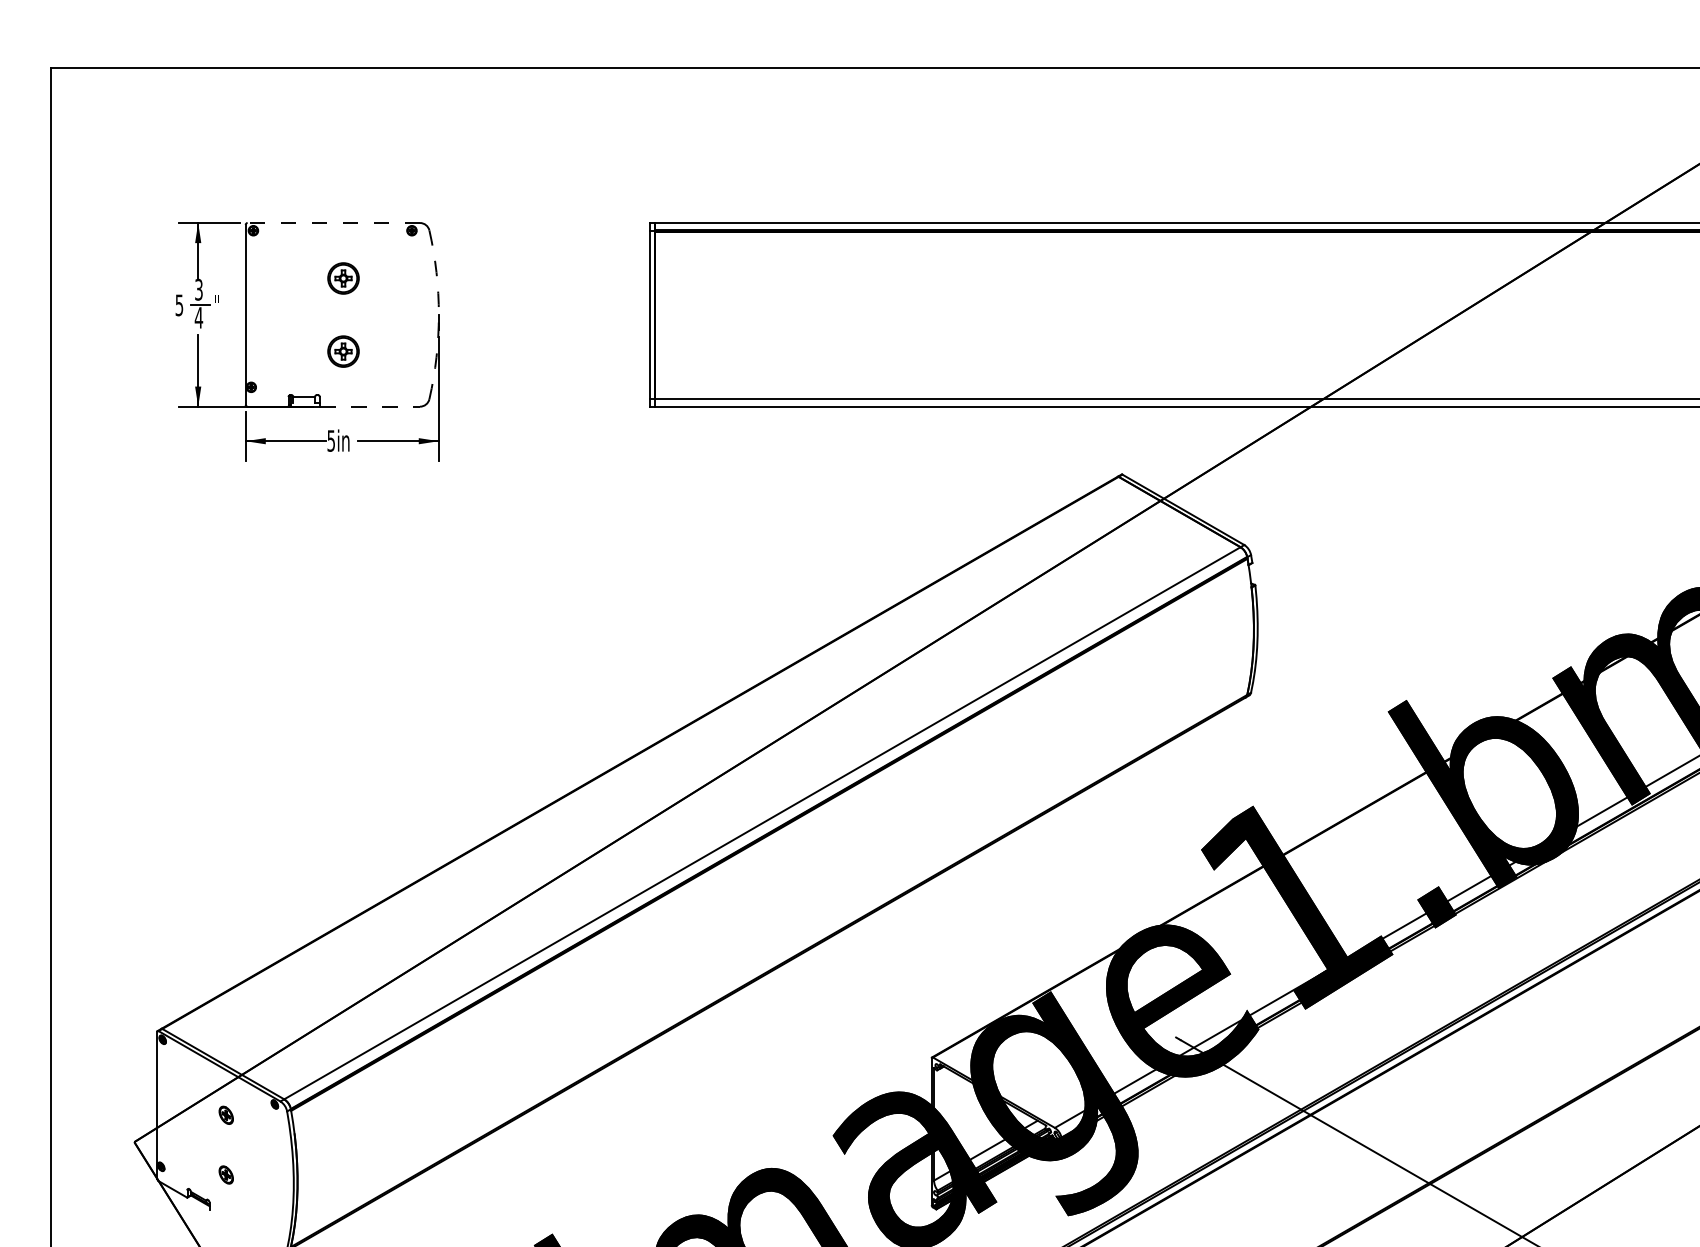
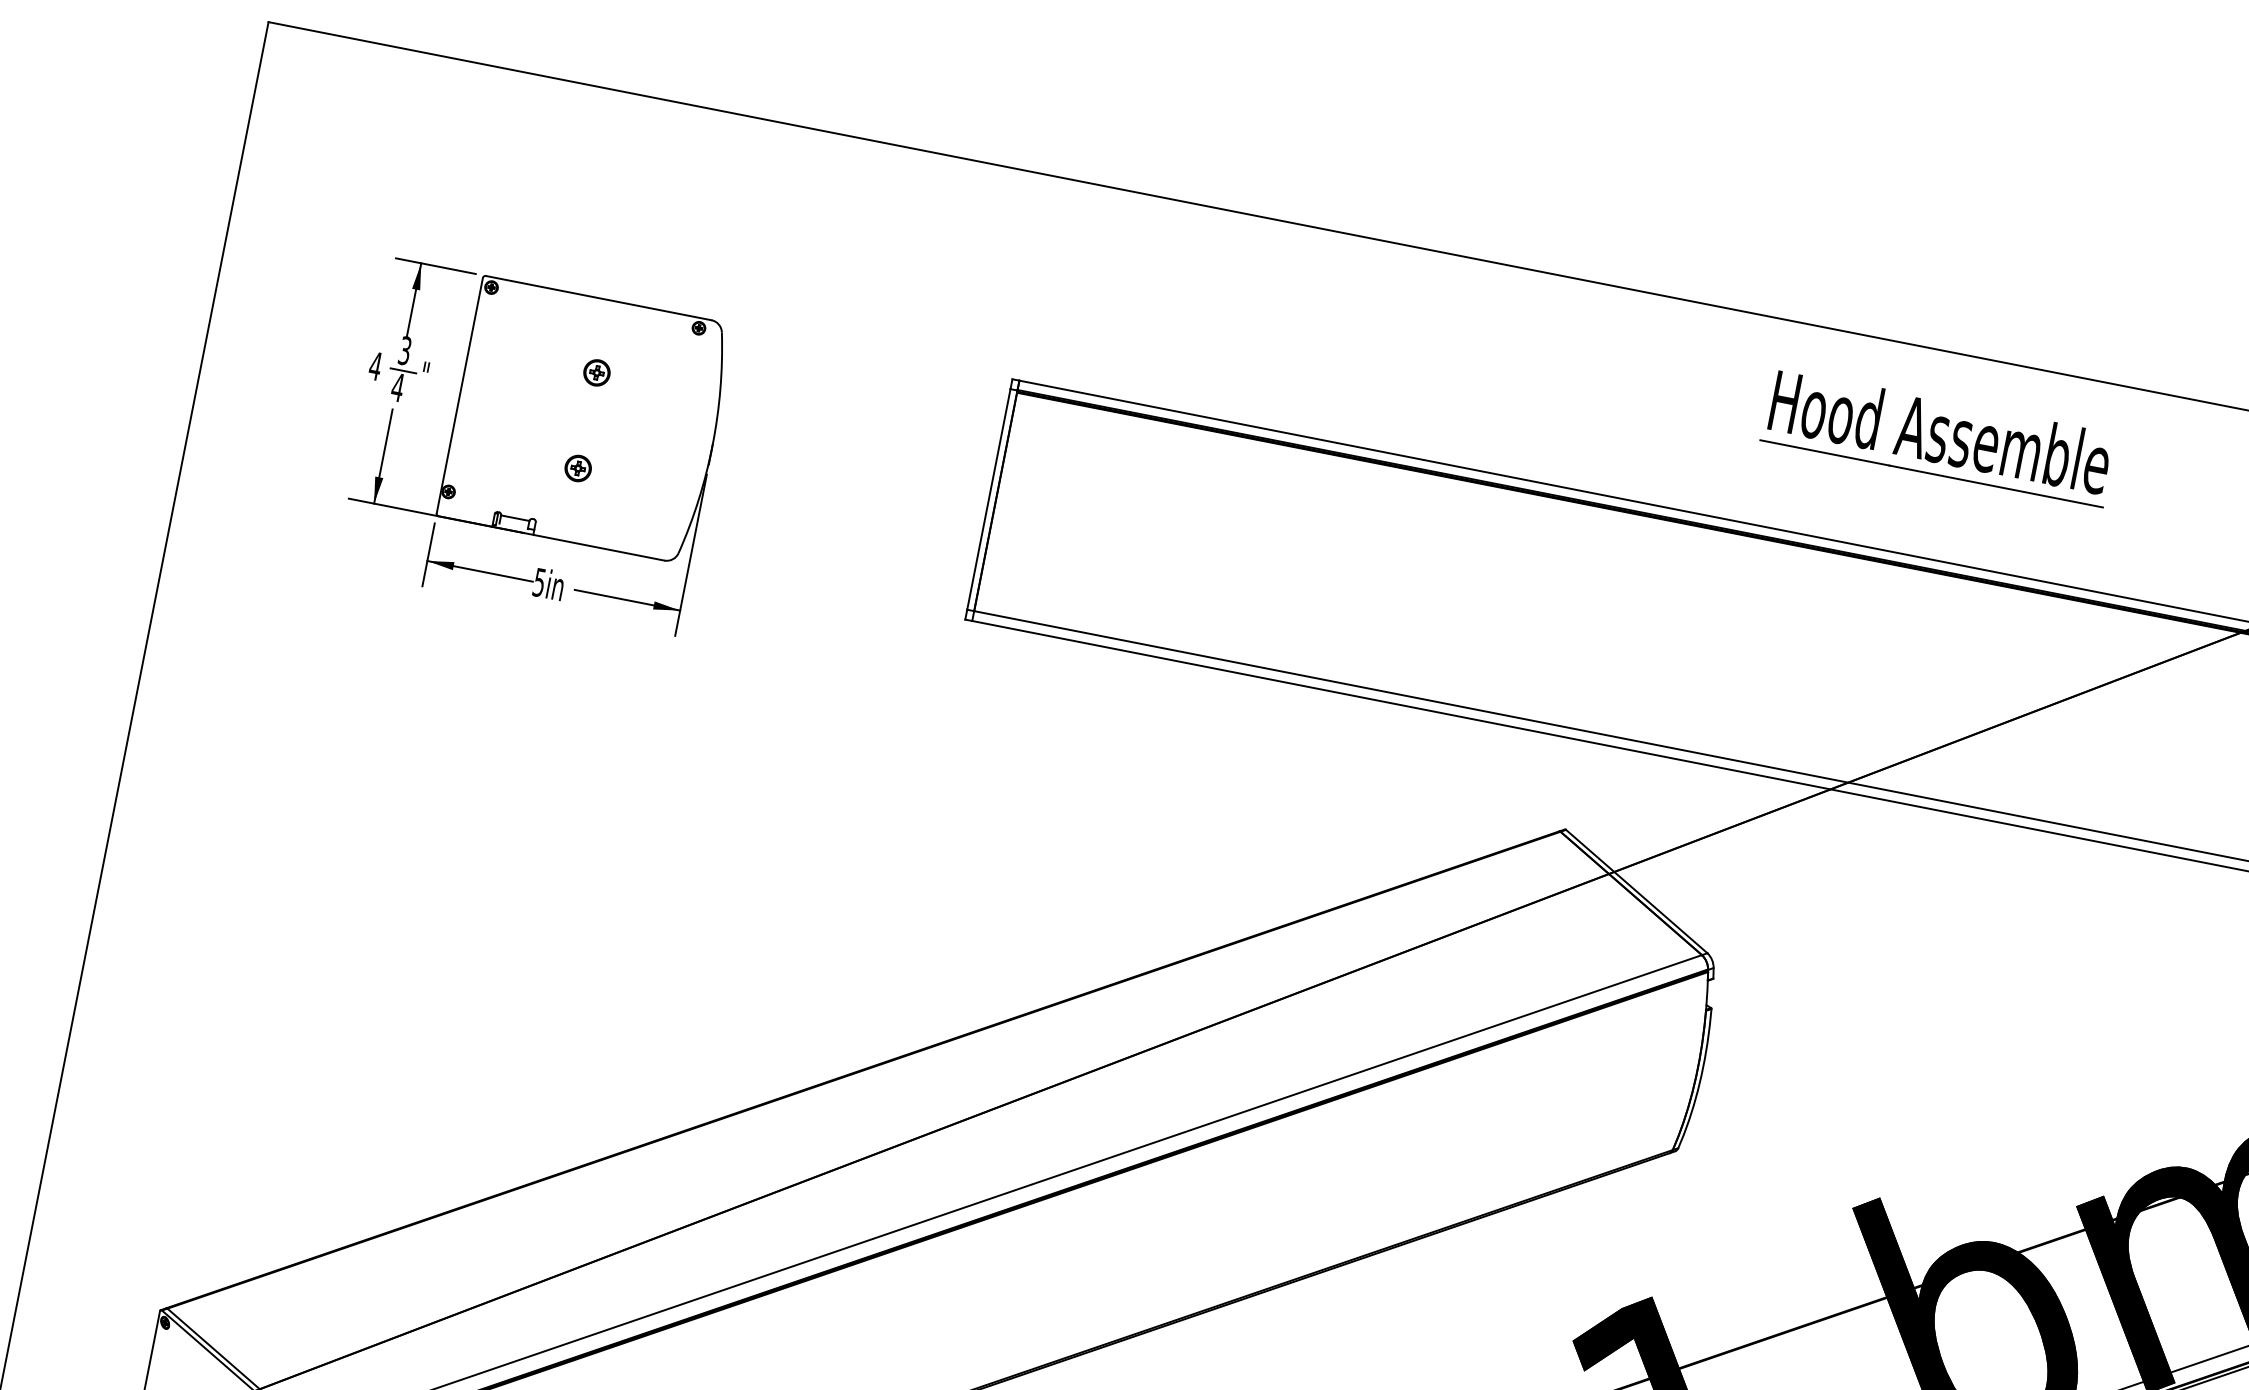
part: (1339, 131) -> (1938, 436), added
line: (333, 223) -> (598, 298), dashed -> solid
part: (342, 277) -> (596, 371), size x0.62
text: (179, 305) -> (375, 366), 5 -> 4
arc: (438, 314) -> (712, 444), dashed -> solid
part: (342, 350) -> (577, 467), size x0.62
line: (370, 406) -> (599, 547), dashed -> solid

